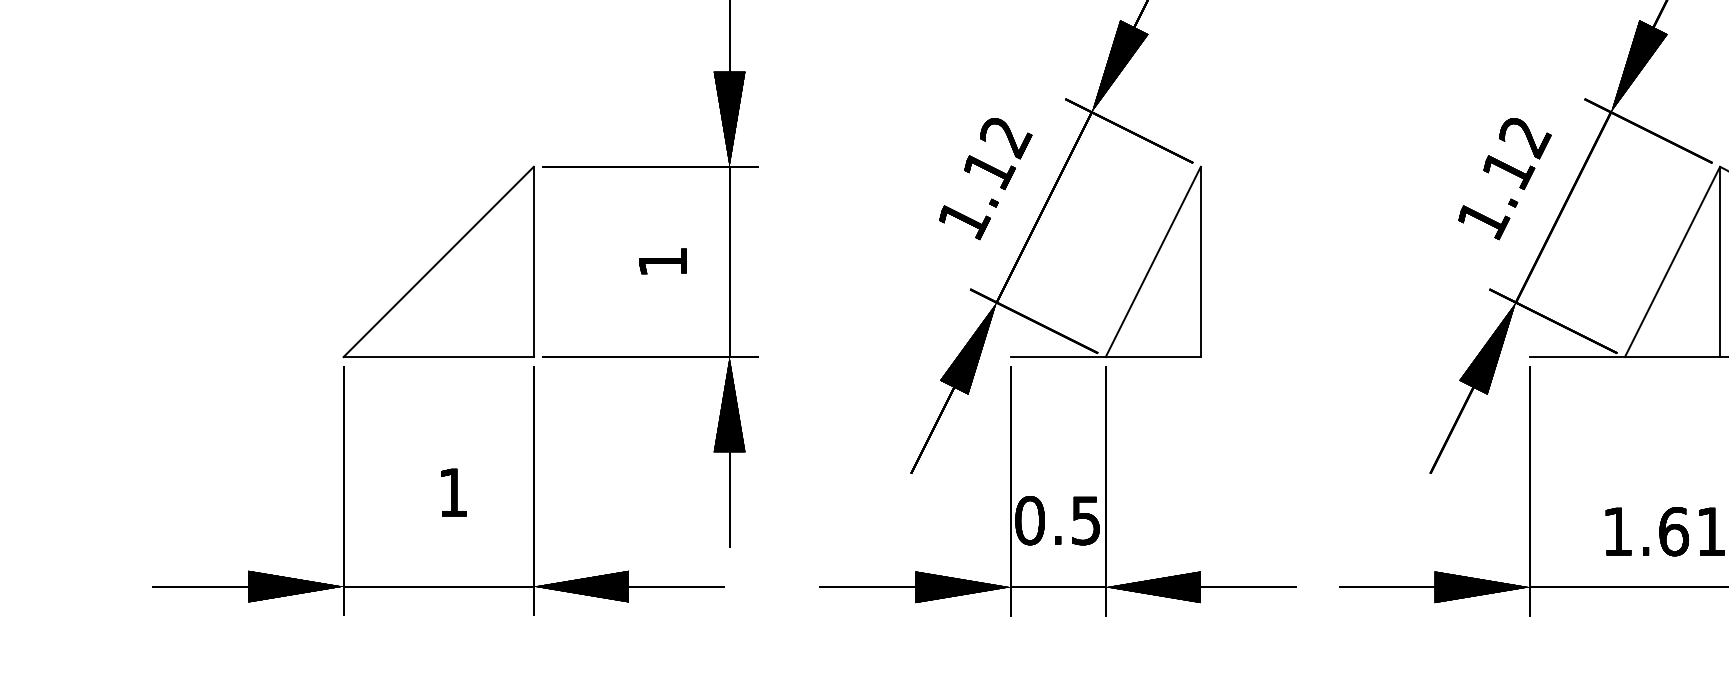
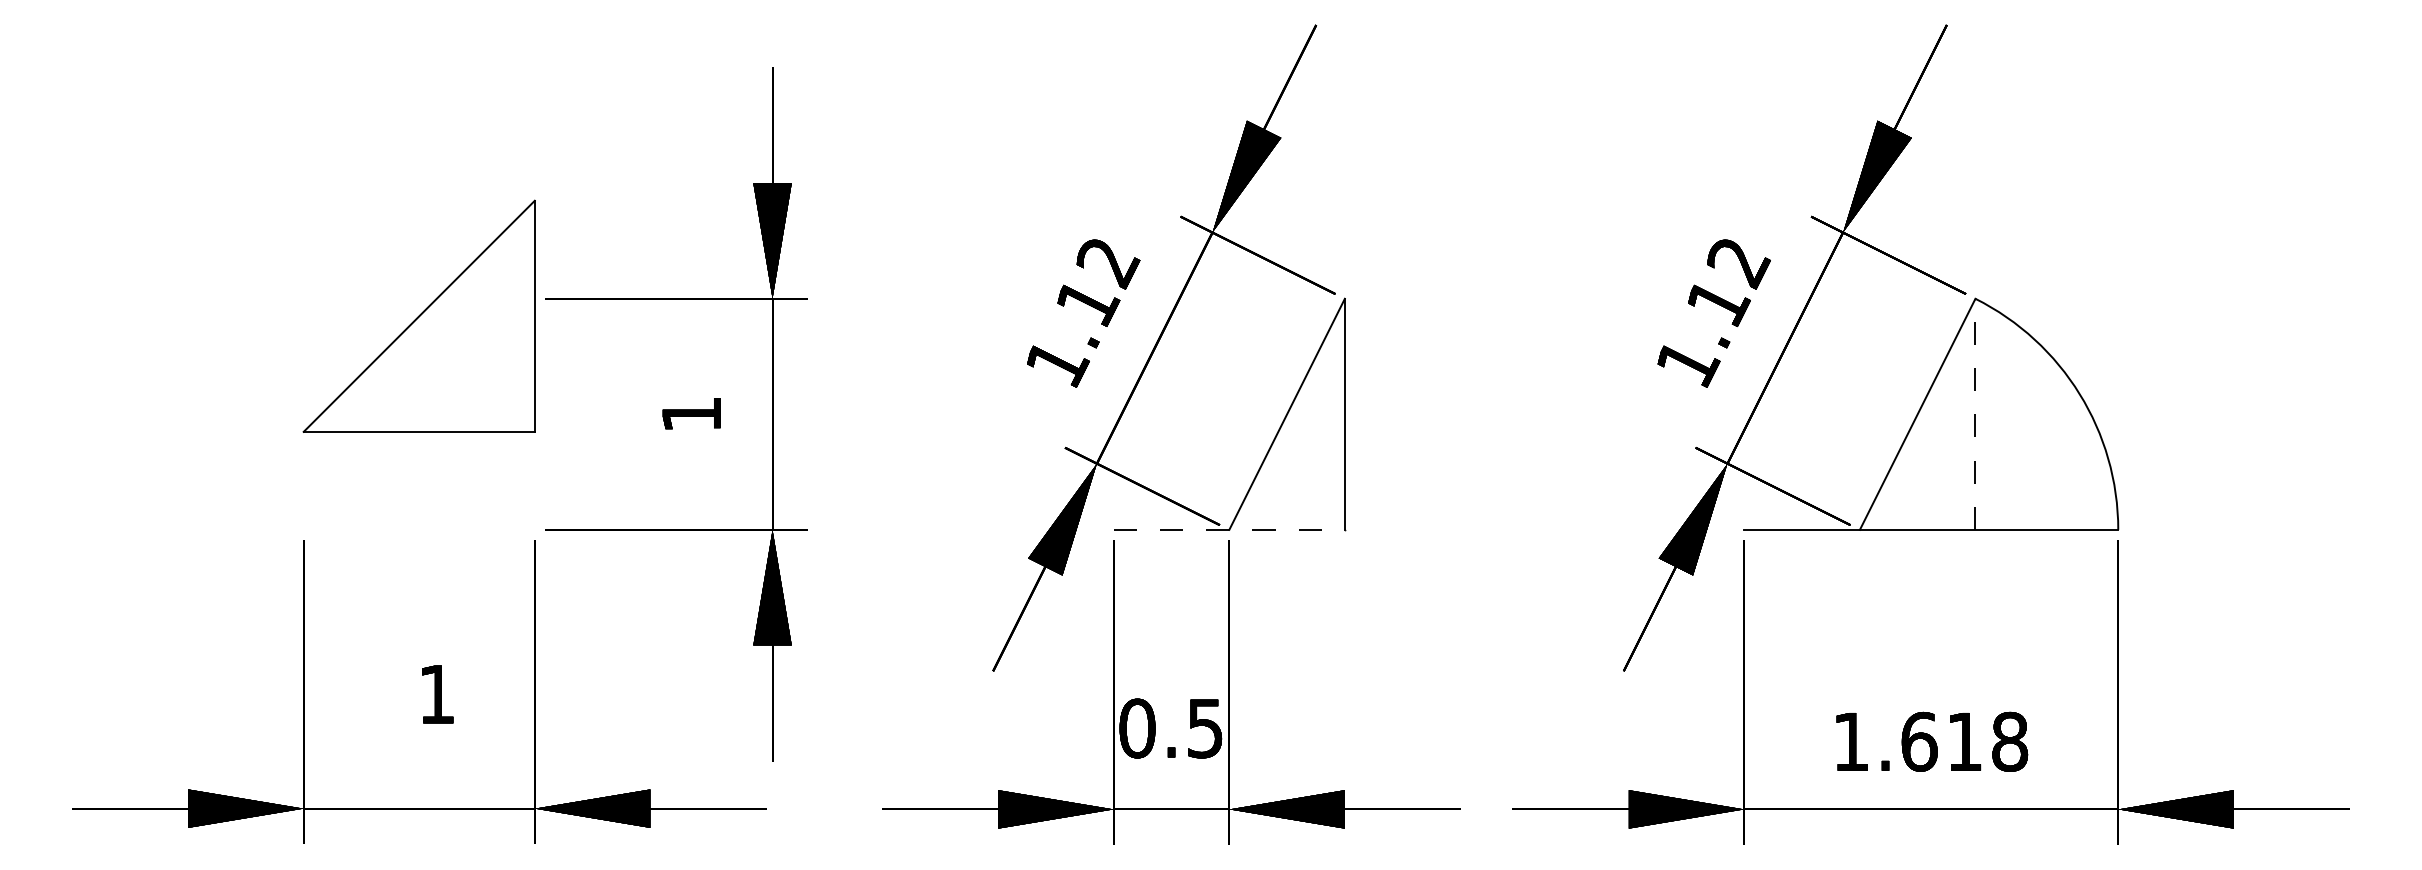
part: (438, 261) -> (418, 315), moved
line: (1720, 262) -> (1975, 414), solid -> dashed
line: (1105, 356) -> (1229, 529), solid -> dashed

